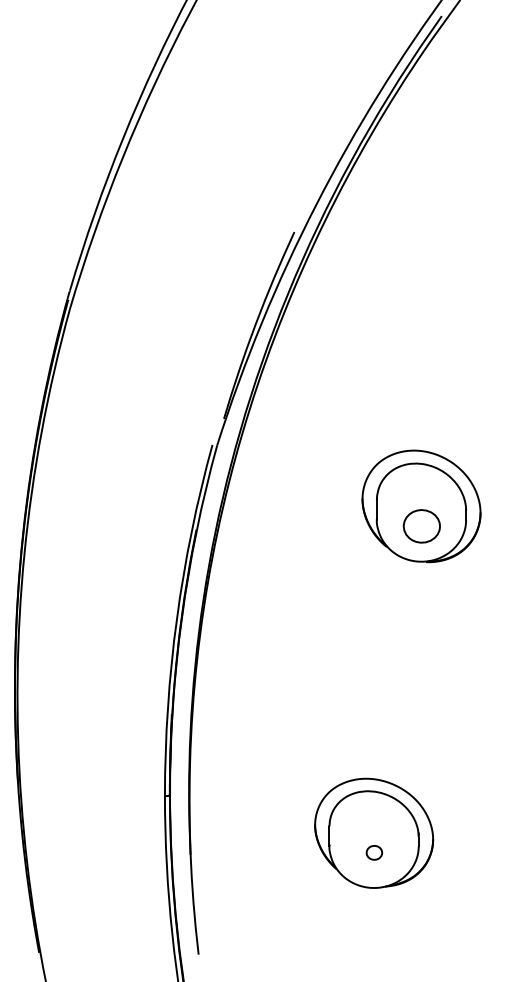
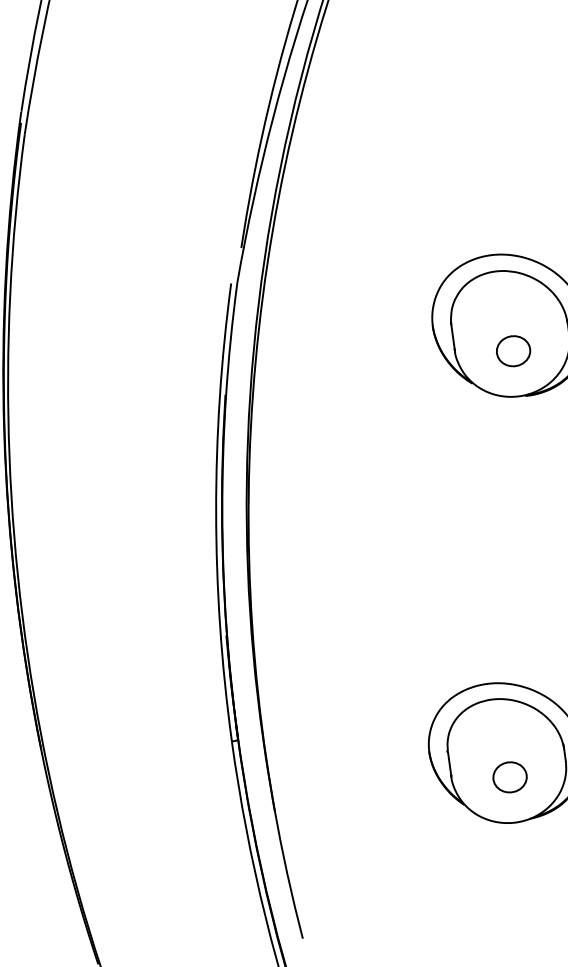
part: (421, 526) -> (513, 351), size x0.71
part: (374, 852) -> (510, 776), size x1.67

